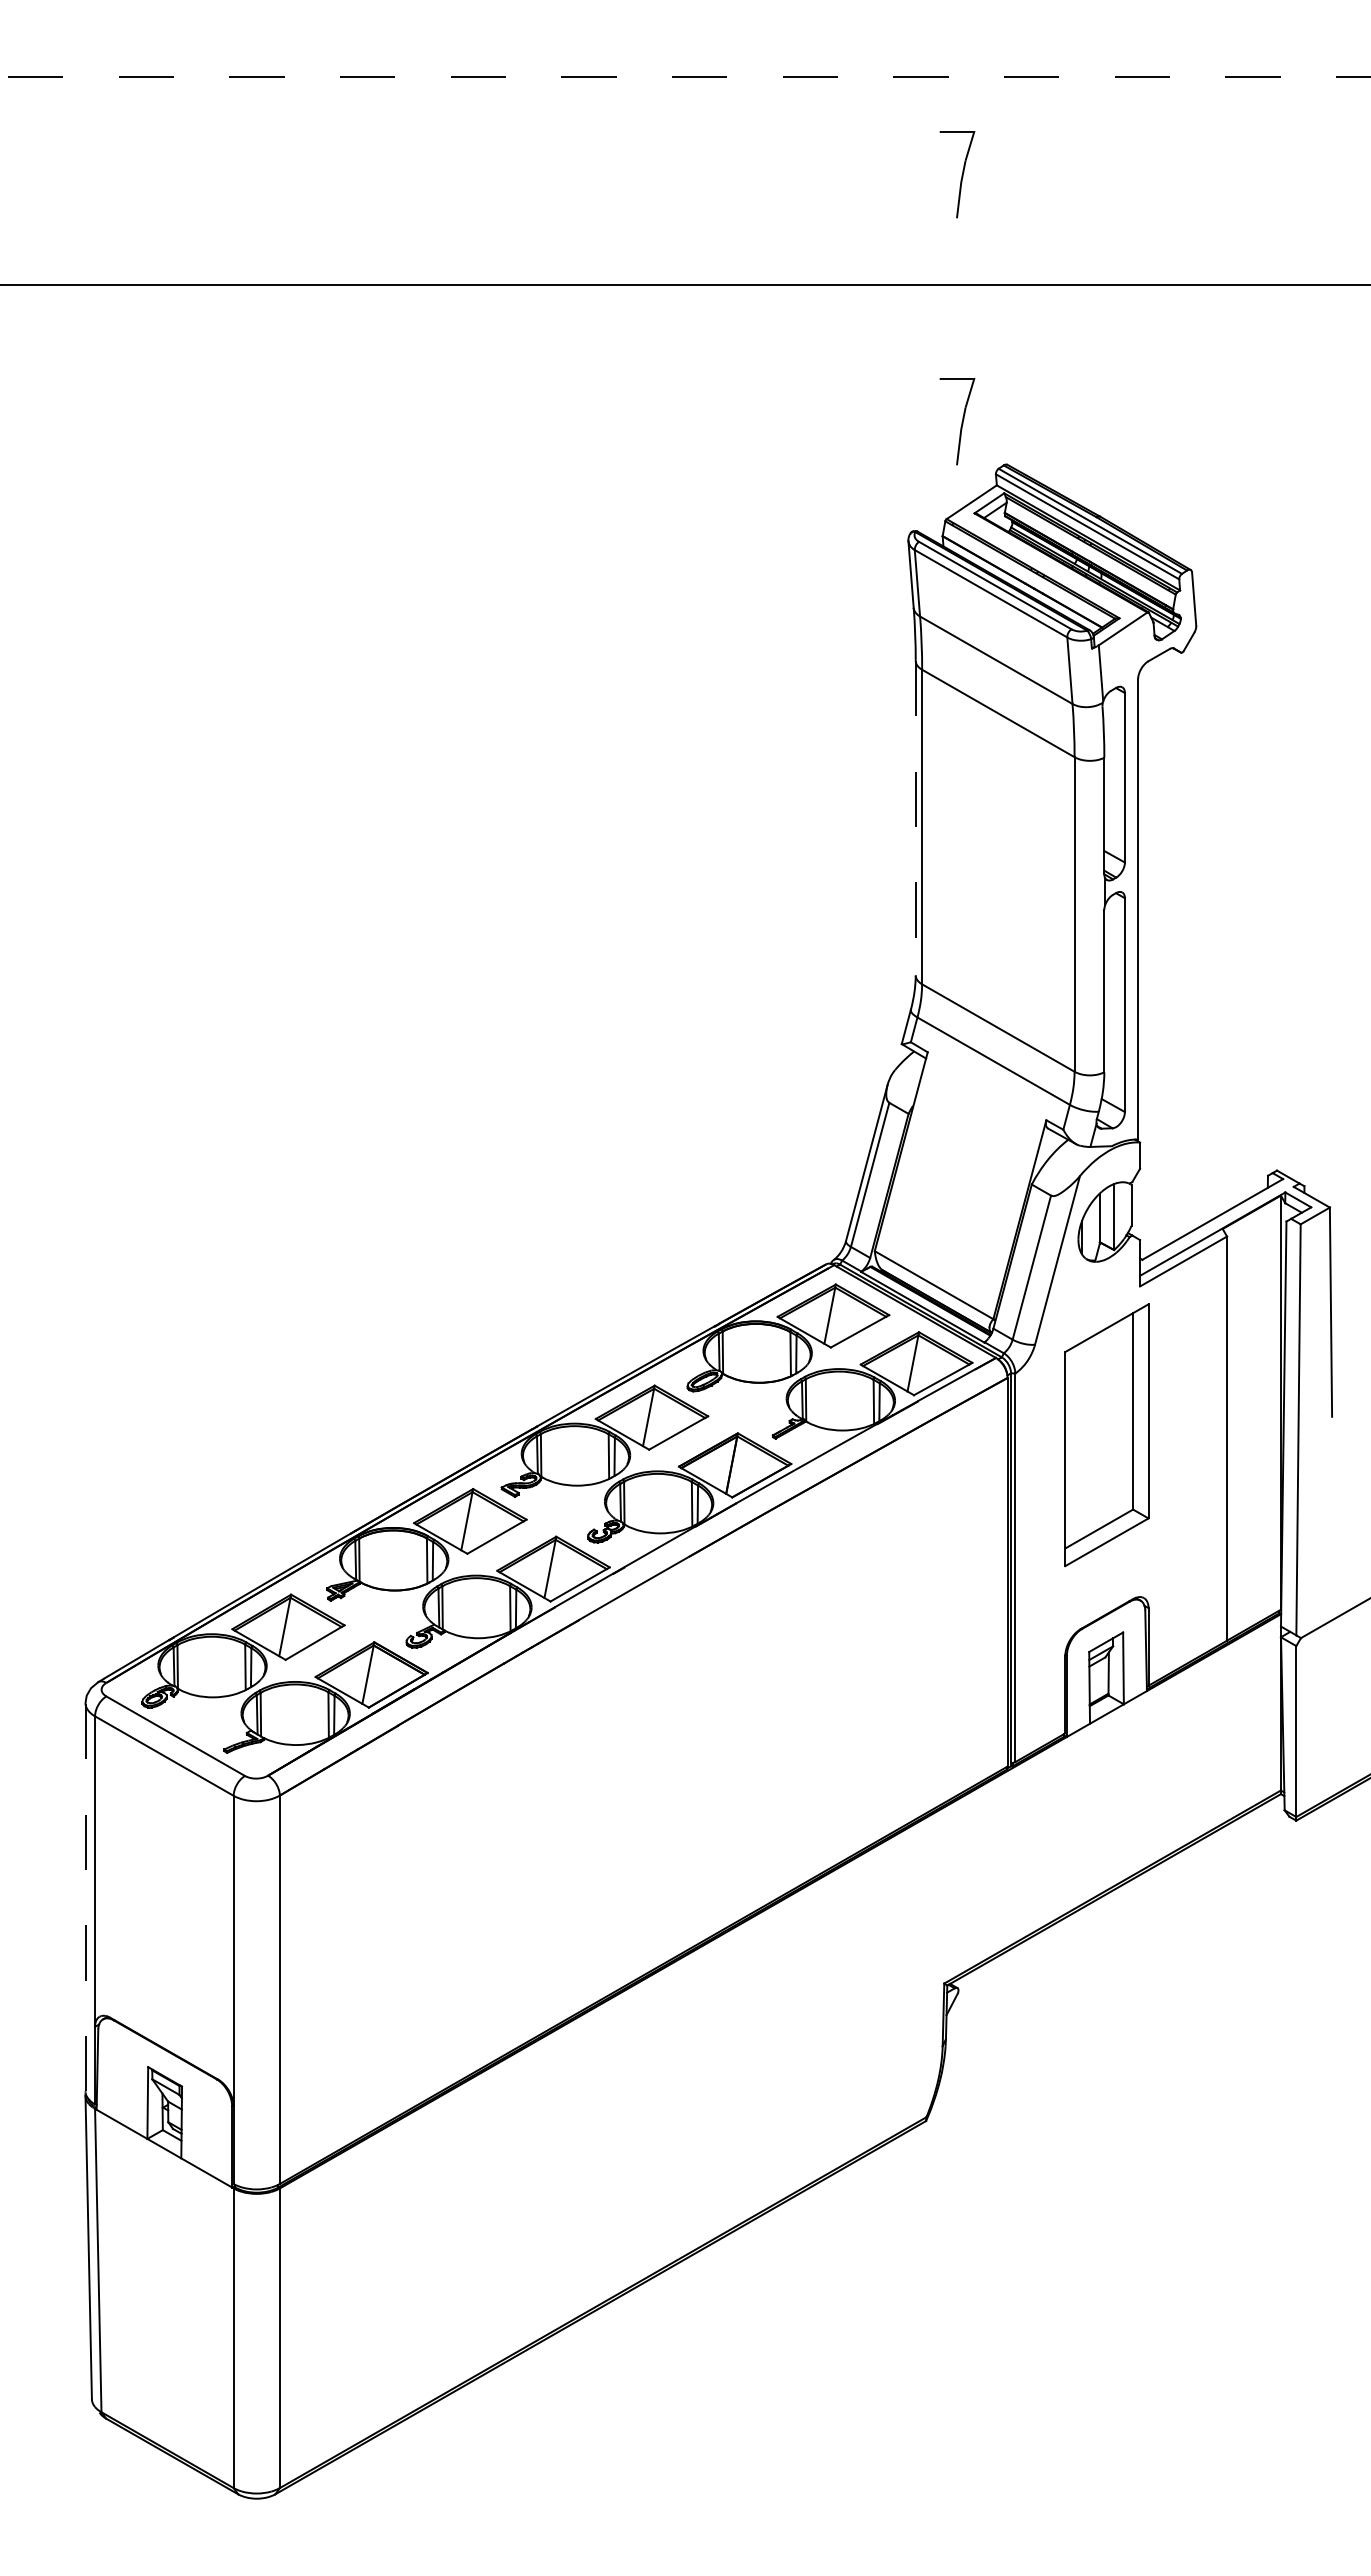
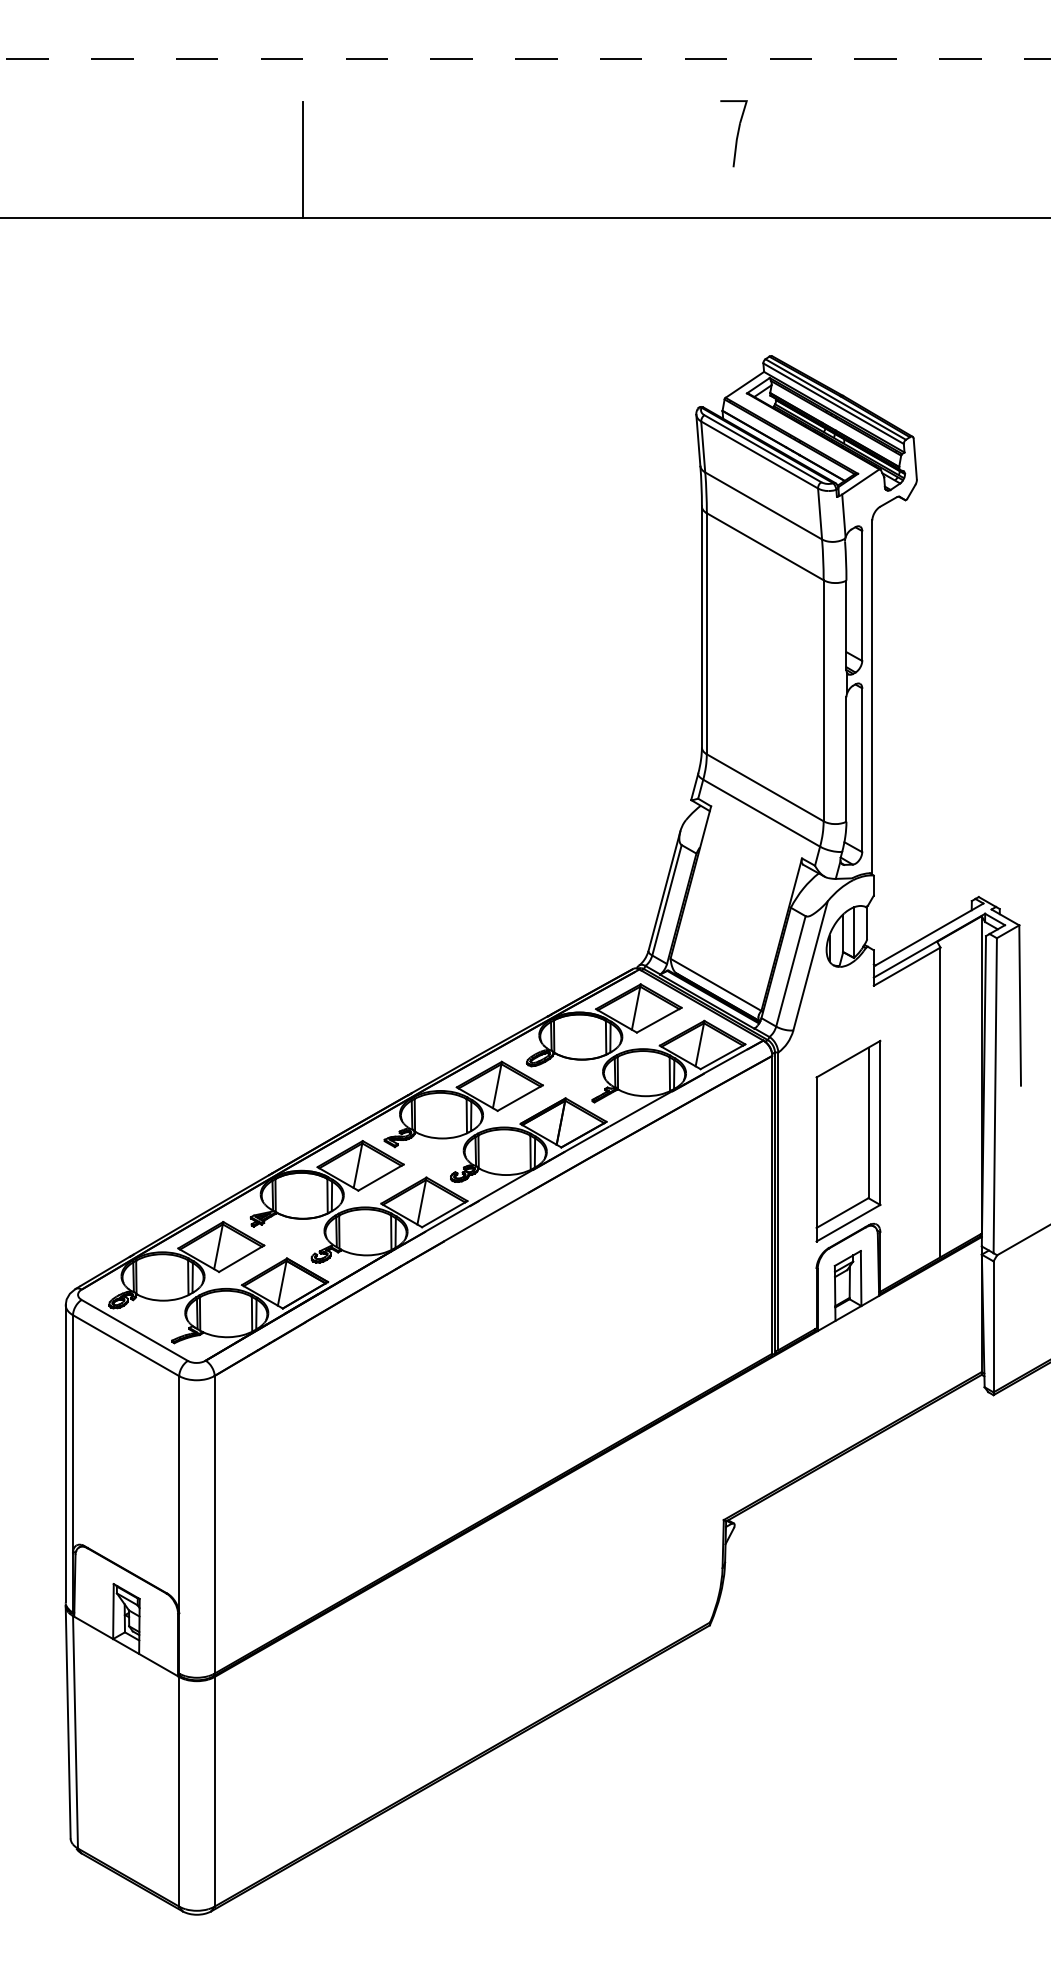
line: (395, 208) -> (303, 159), added
part: (957, 421) -> (733, 323), removed
line: (915, 818) -> (701, 627), dashed -> solid
part: (1106, 1435) -> (848, 1141), moved
line: (85, 1896) -> (65, 1453), dashed -> solid

